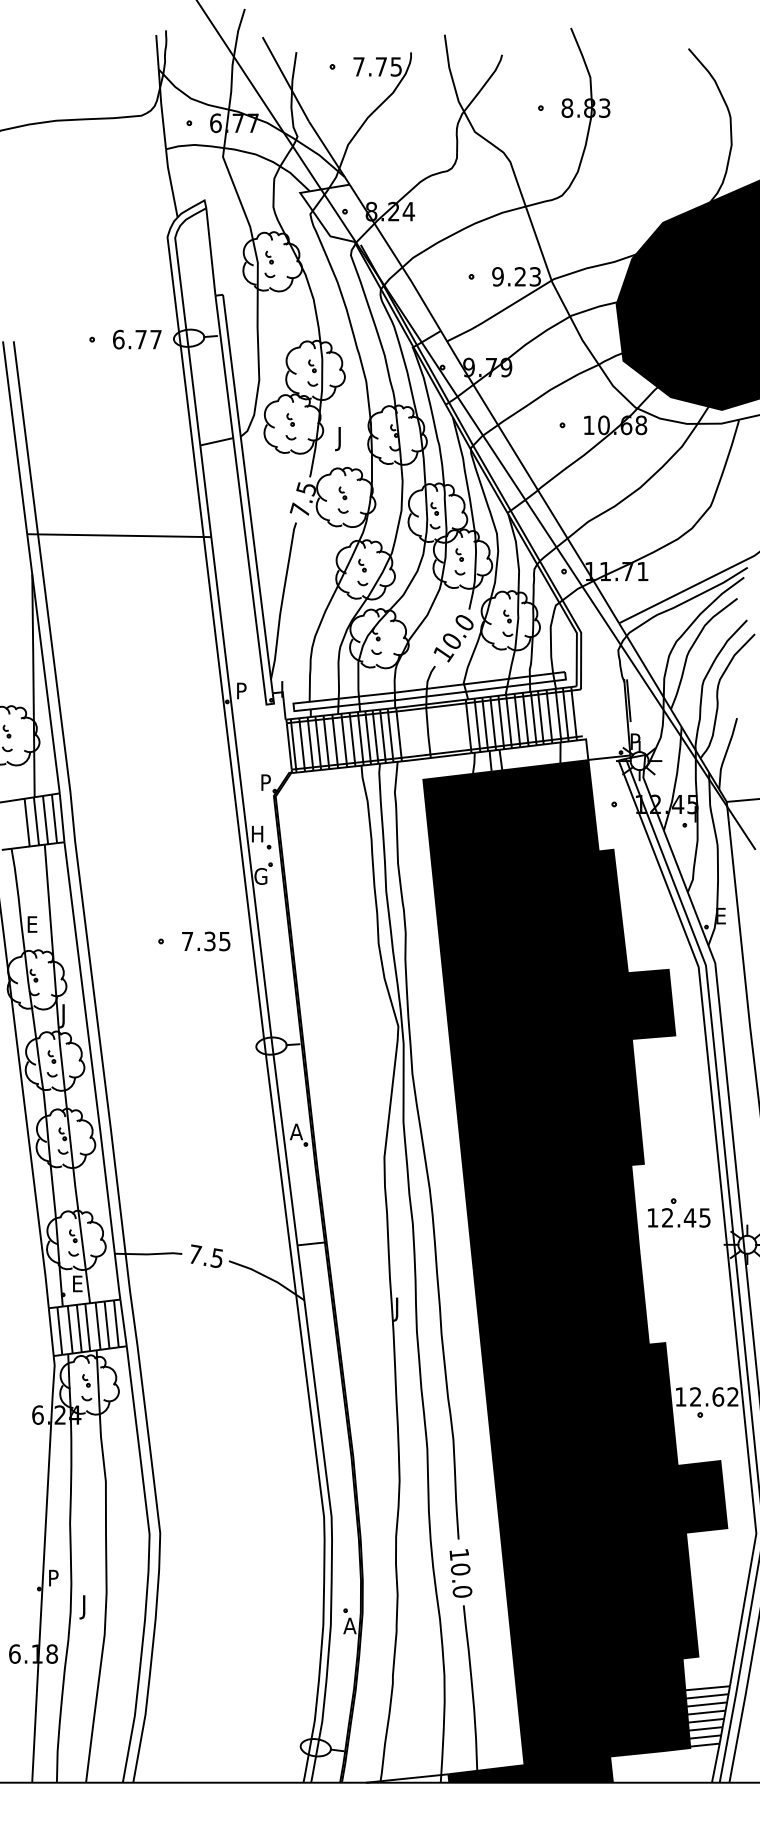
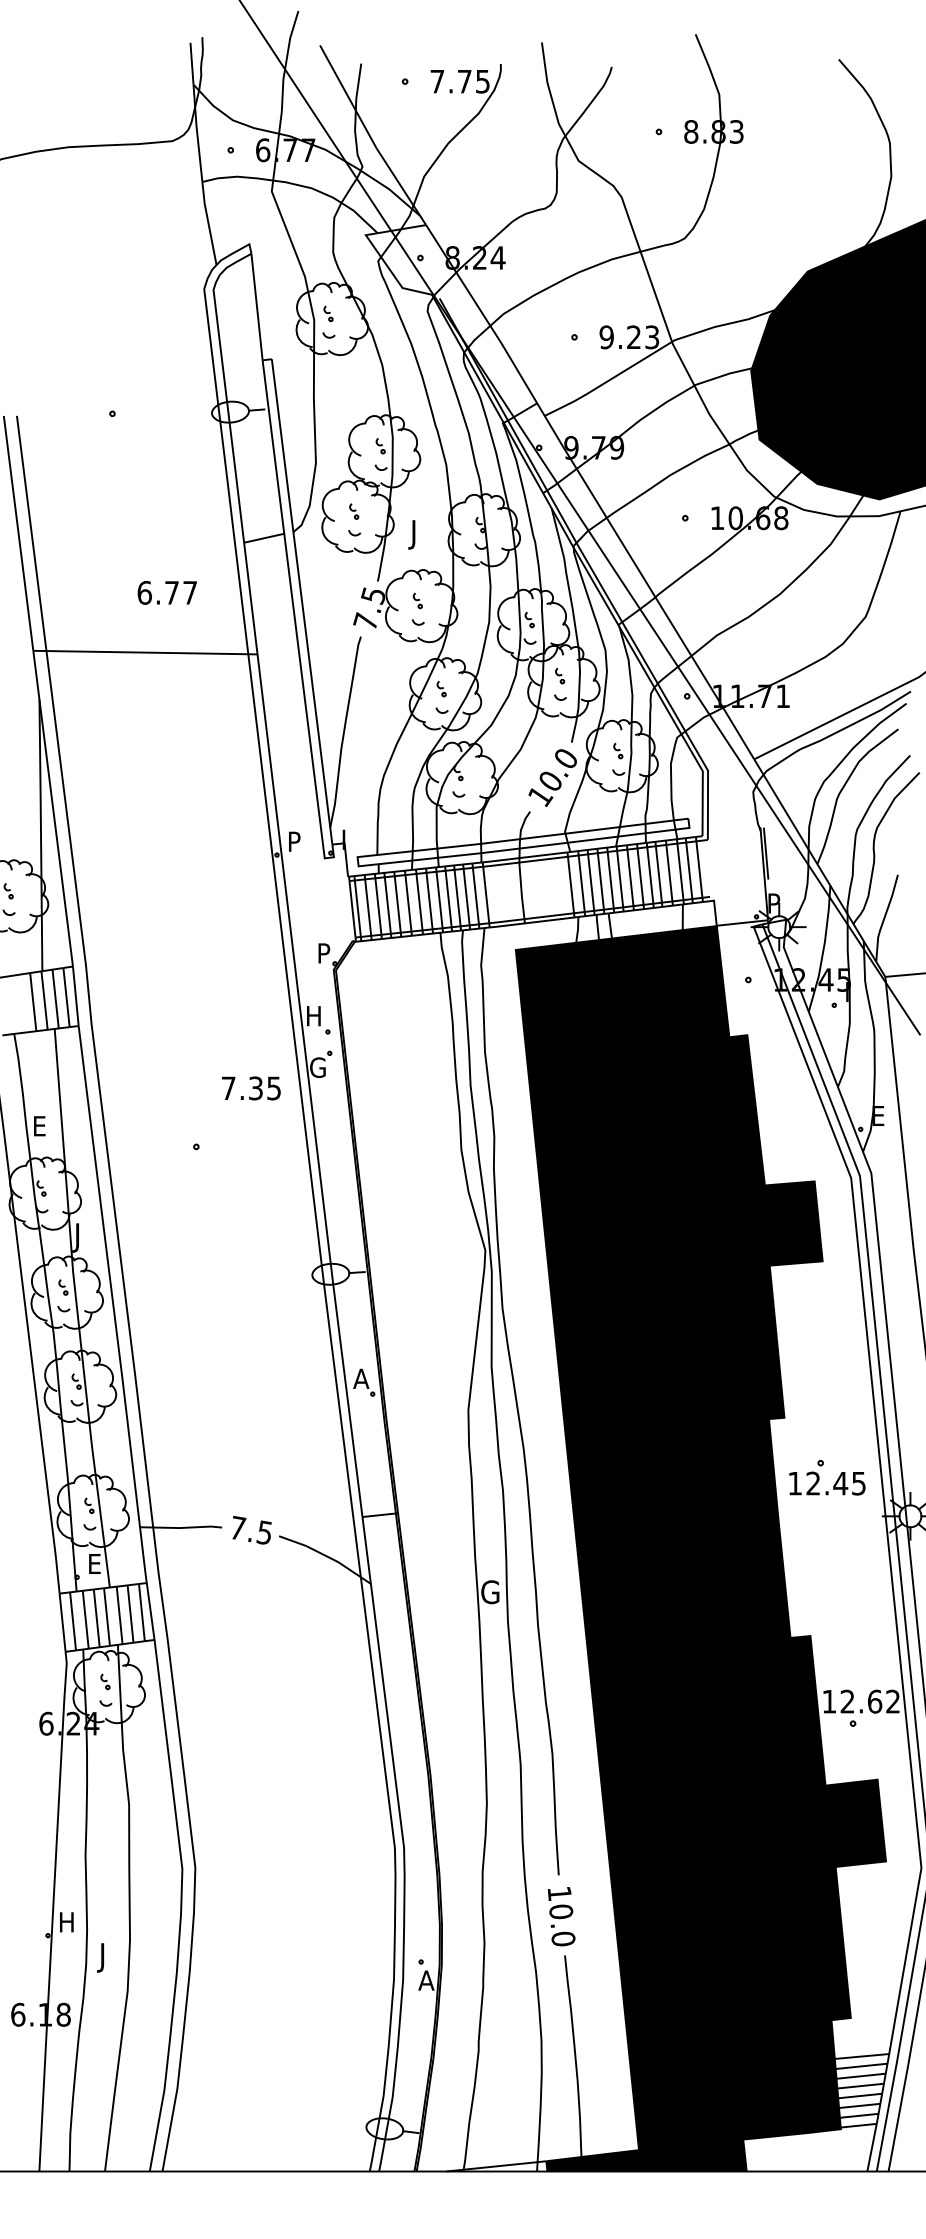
text: (137, 339) -> (167, 592), moved
text: (206, 941) -> (251, 1088), moved
text: (401, 1309) -> (489, 1595), J -> G
text: (55, 1577) -> (67, 1921), P -> H

